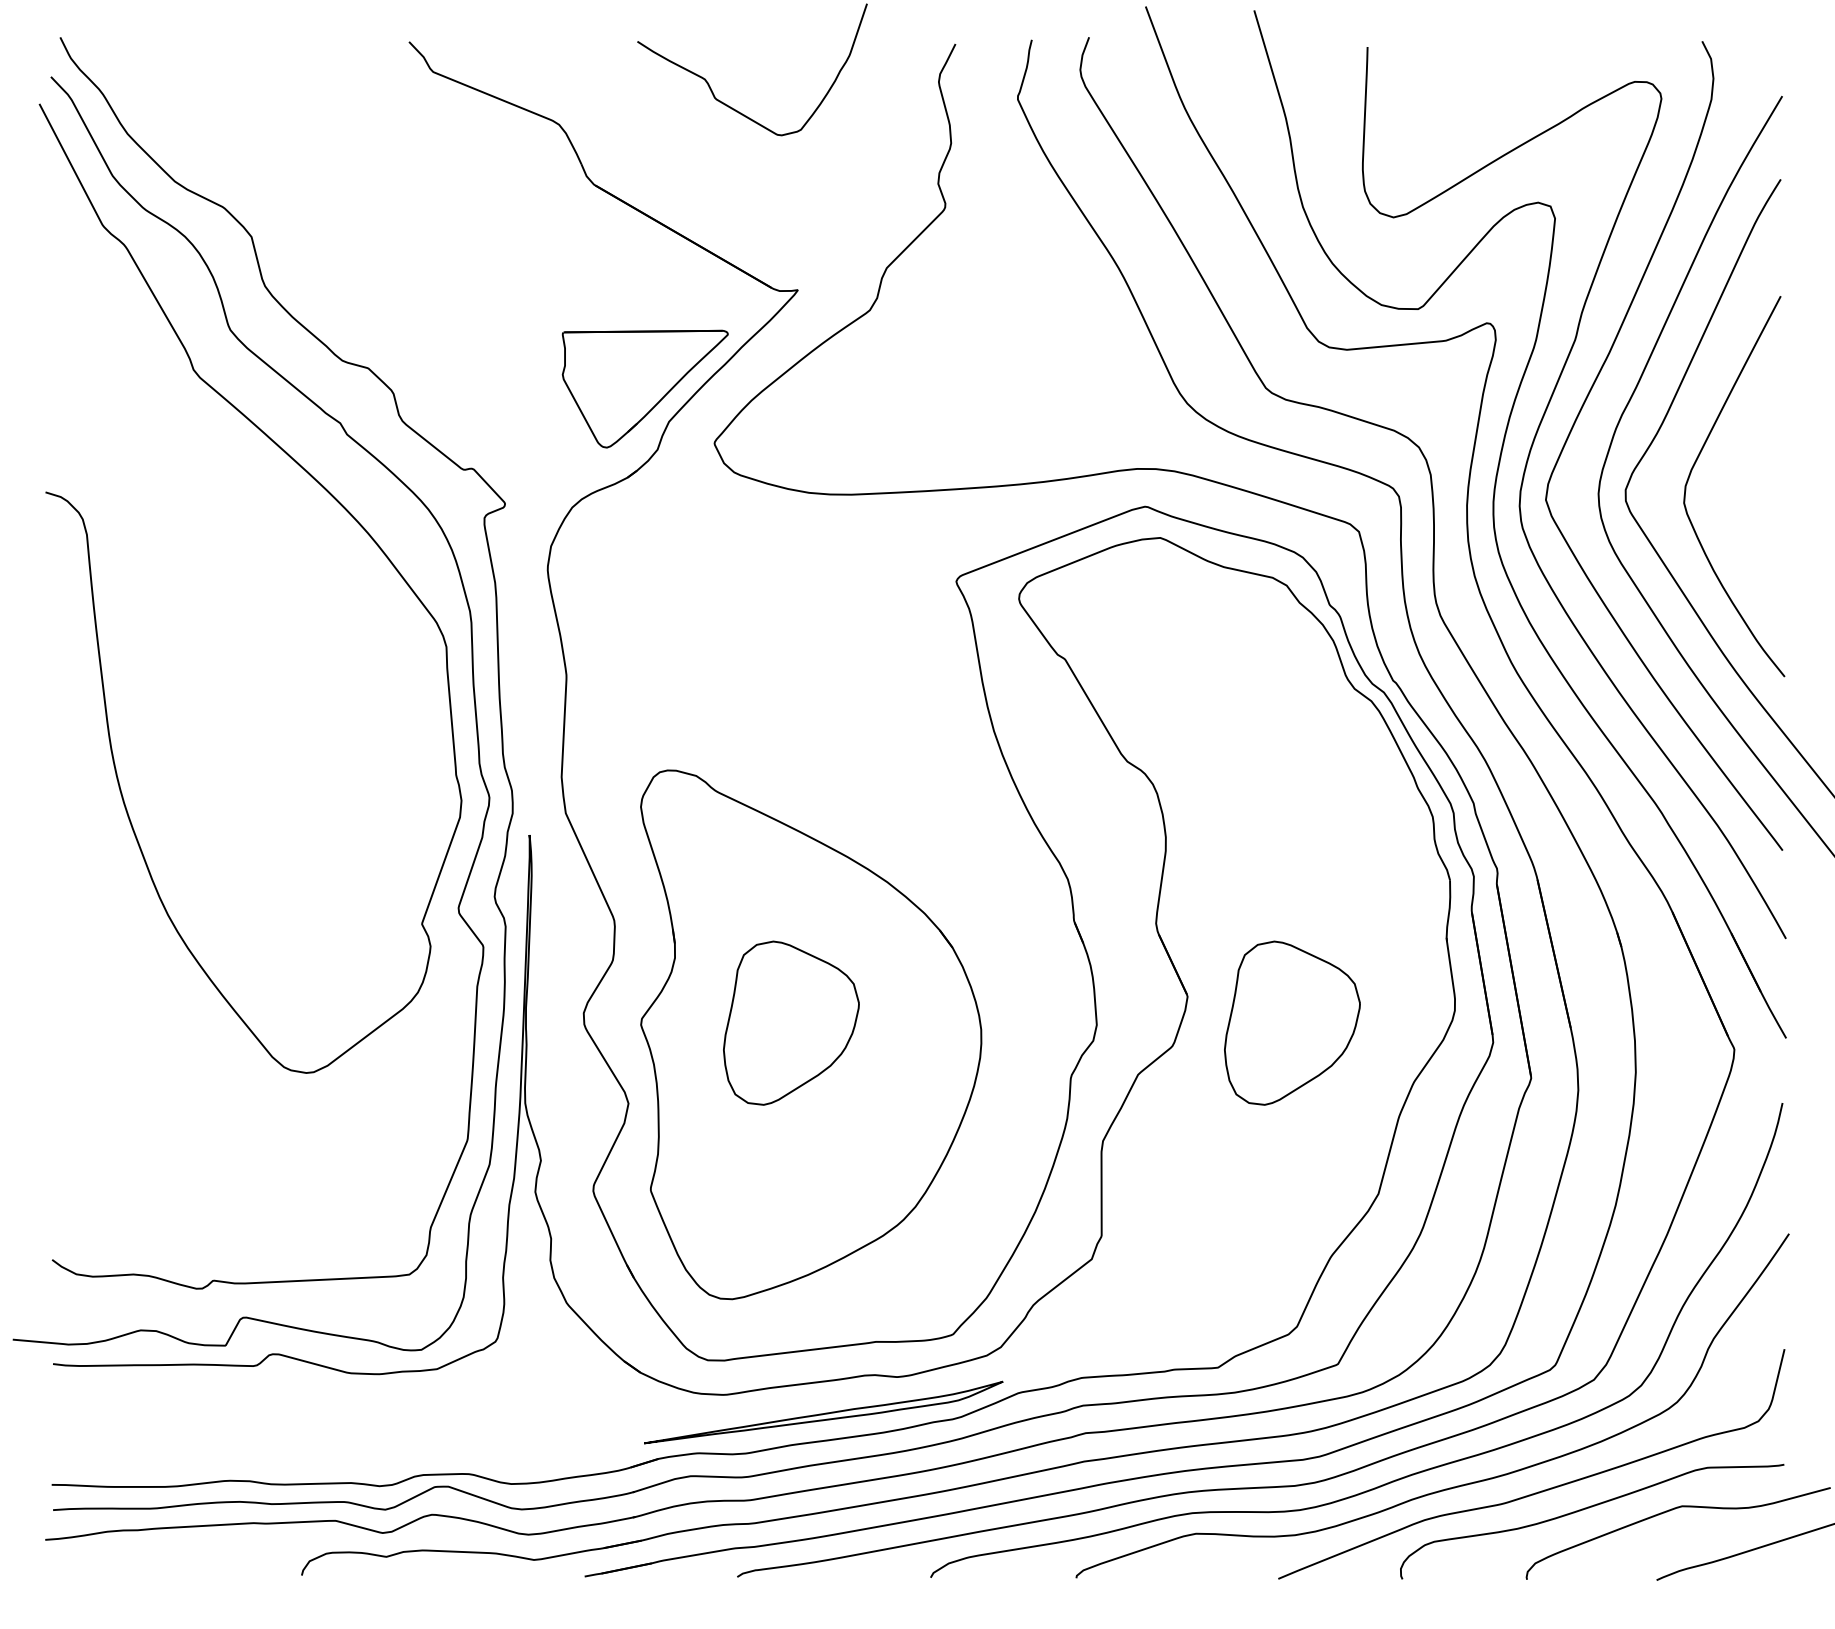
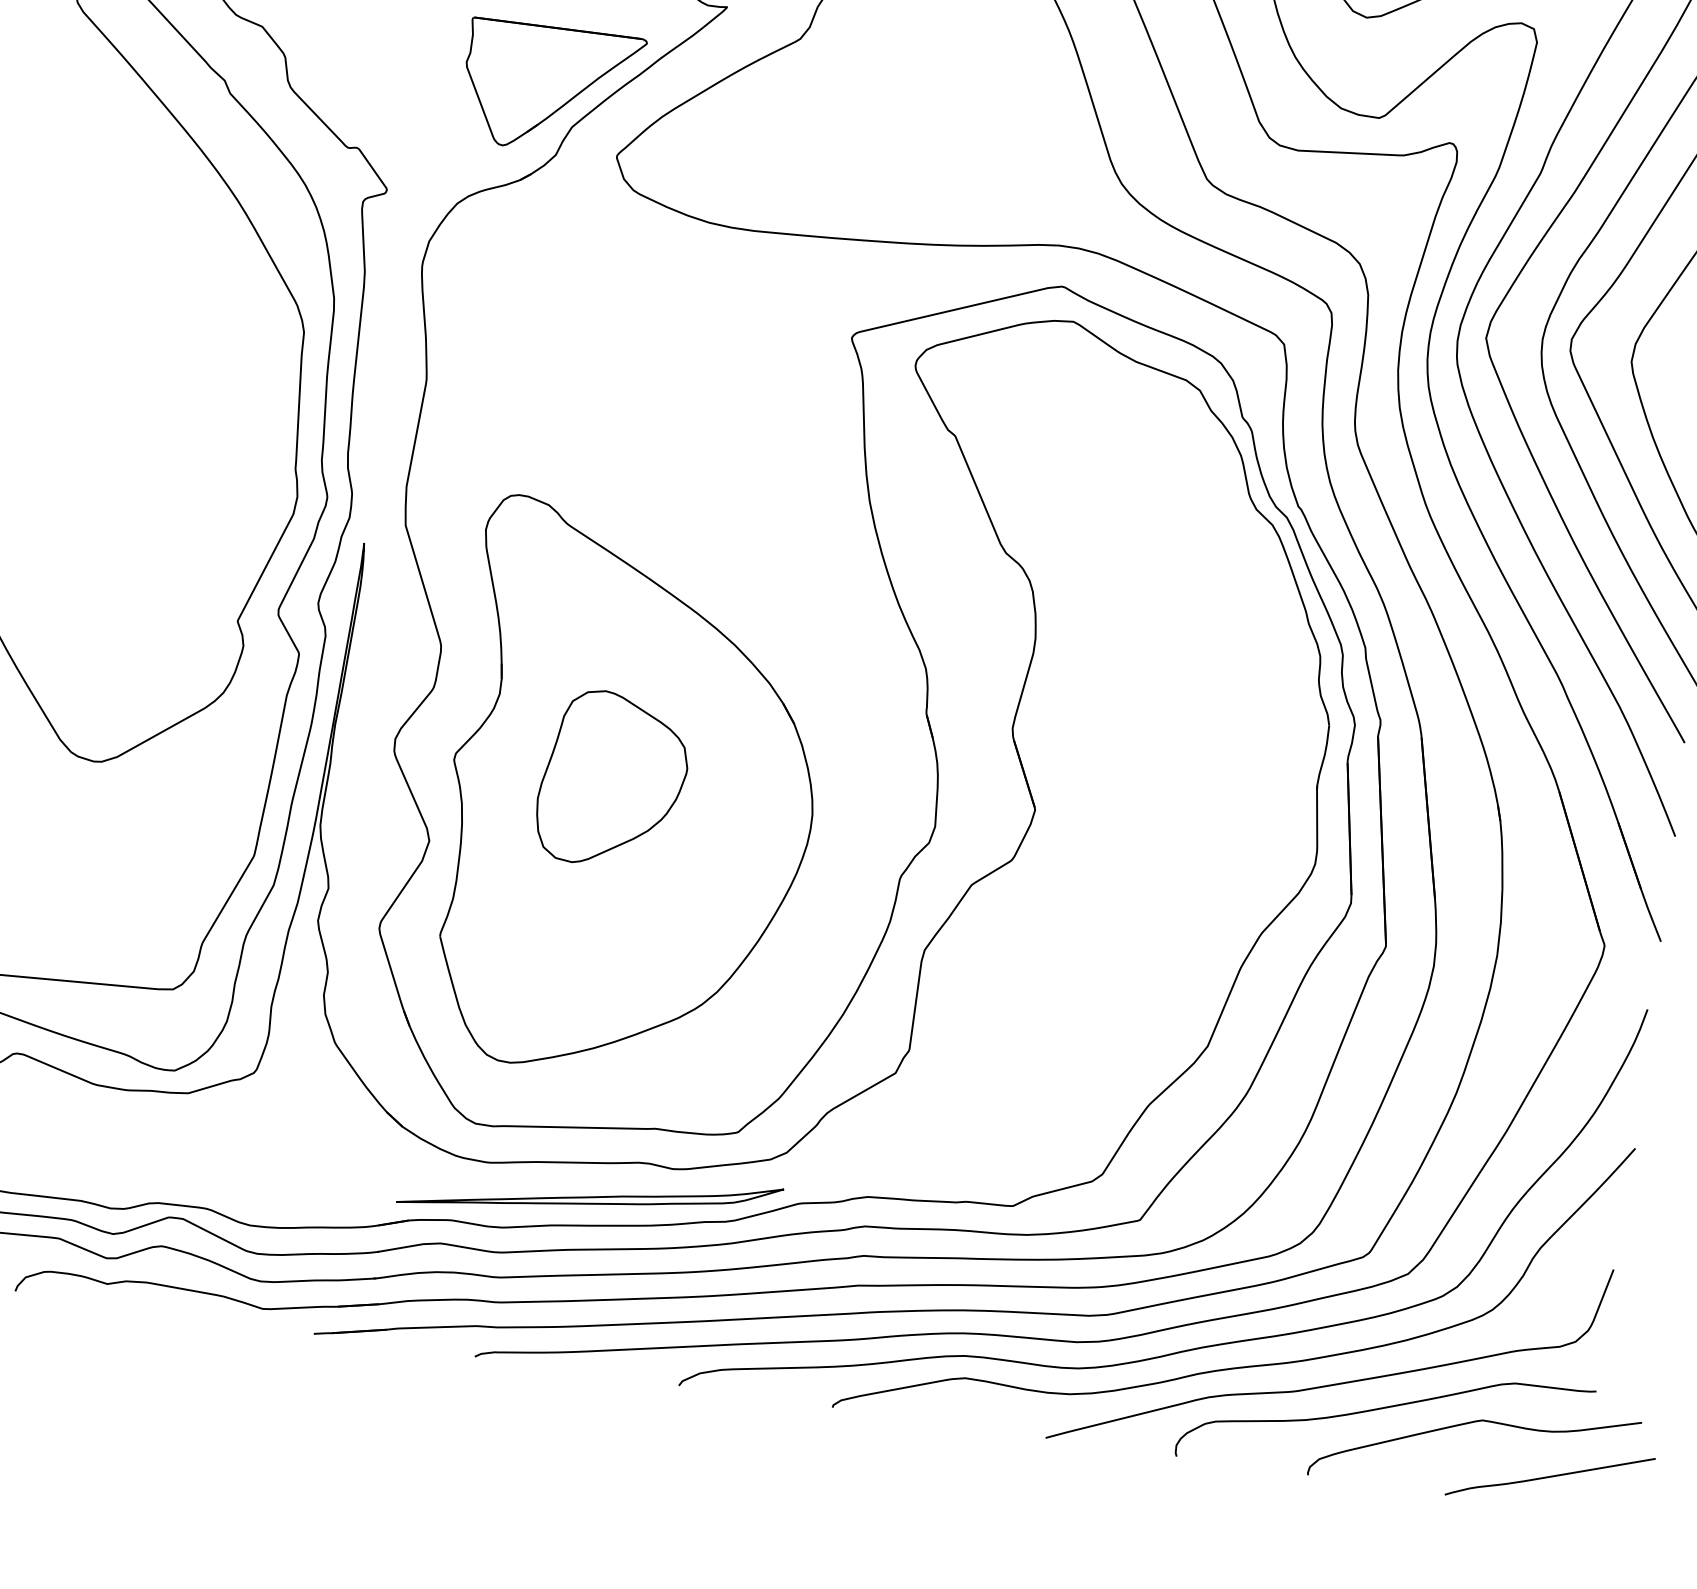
part: (1292, 1022) -> (1142, 852), removed

